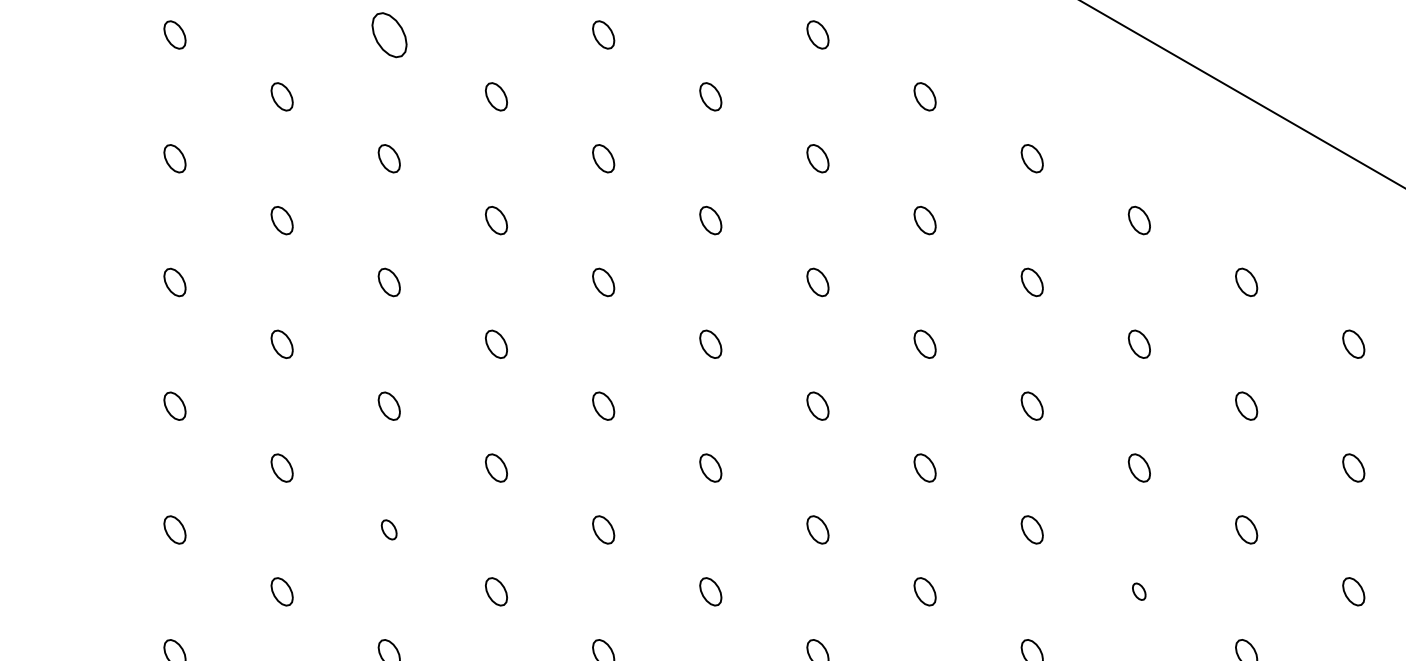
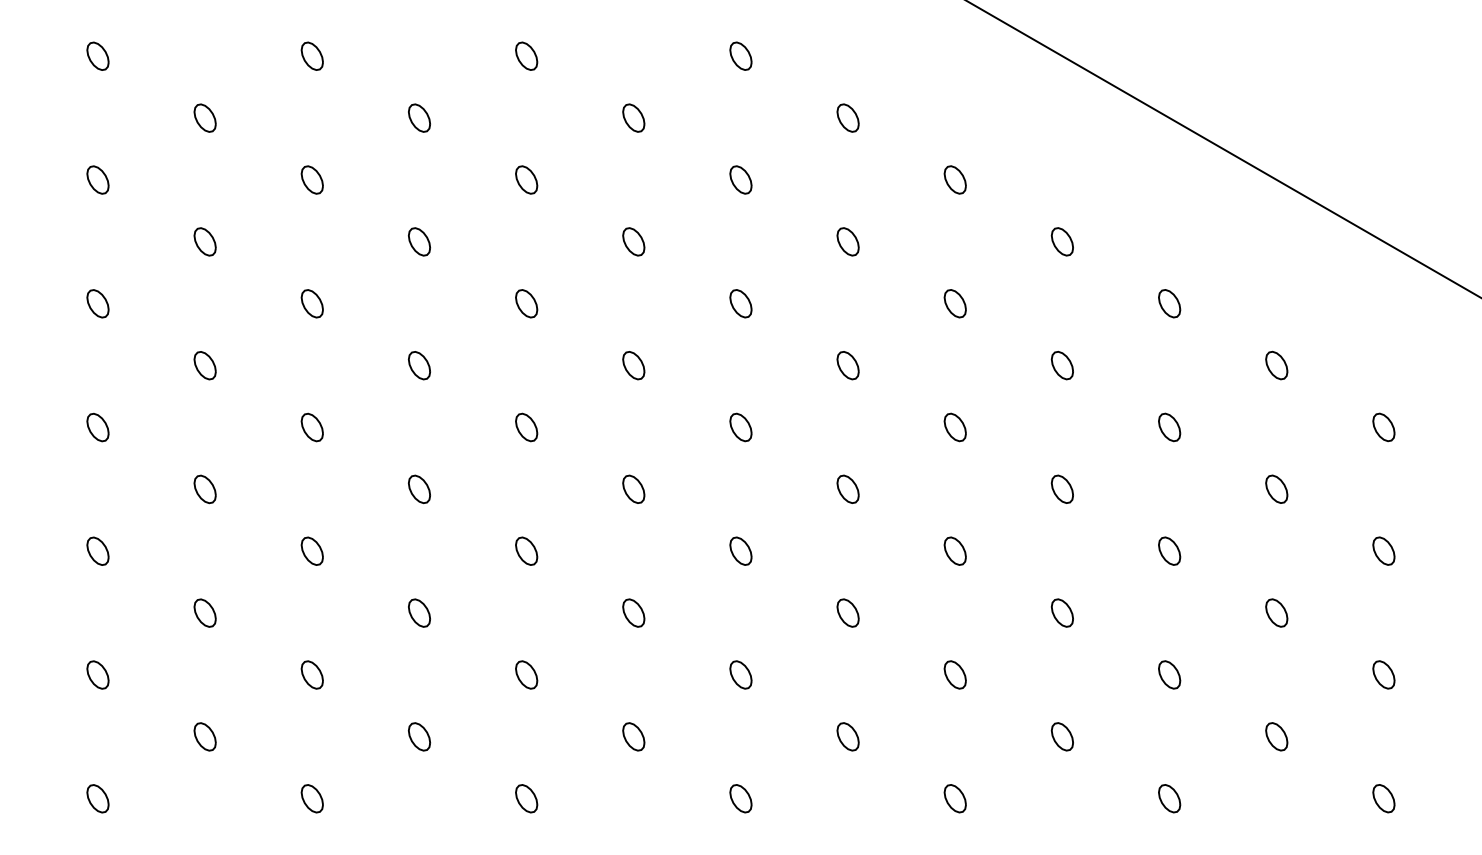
part: (388, 34) -> (311, 55), size x0.62
part: (388, 529) -> (311, 550), size x1.43
part: (1138, 591) -> (1061, 612), size x1.67

